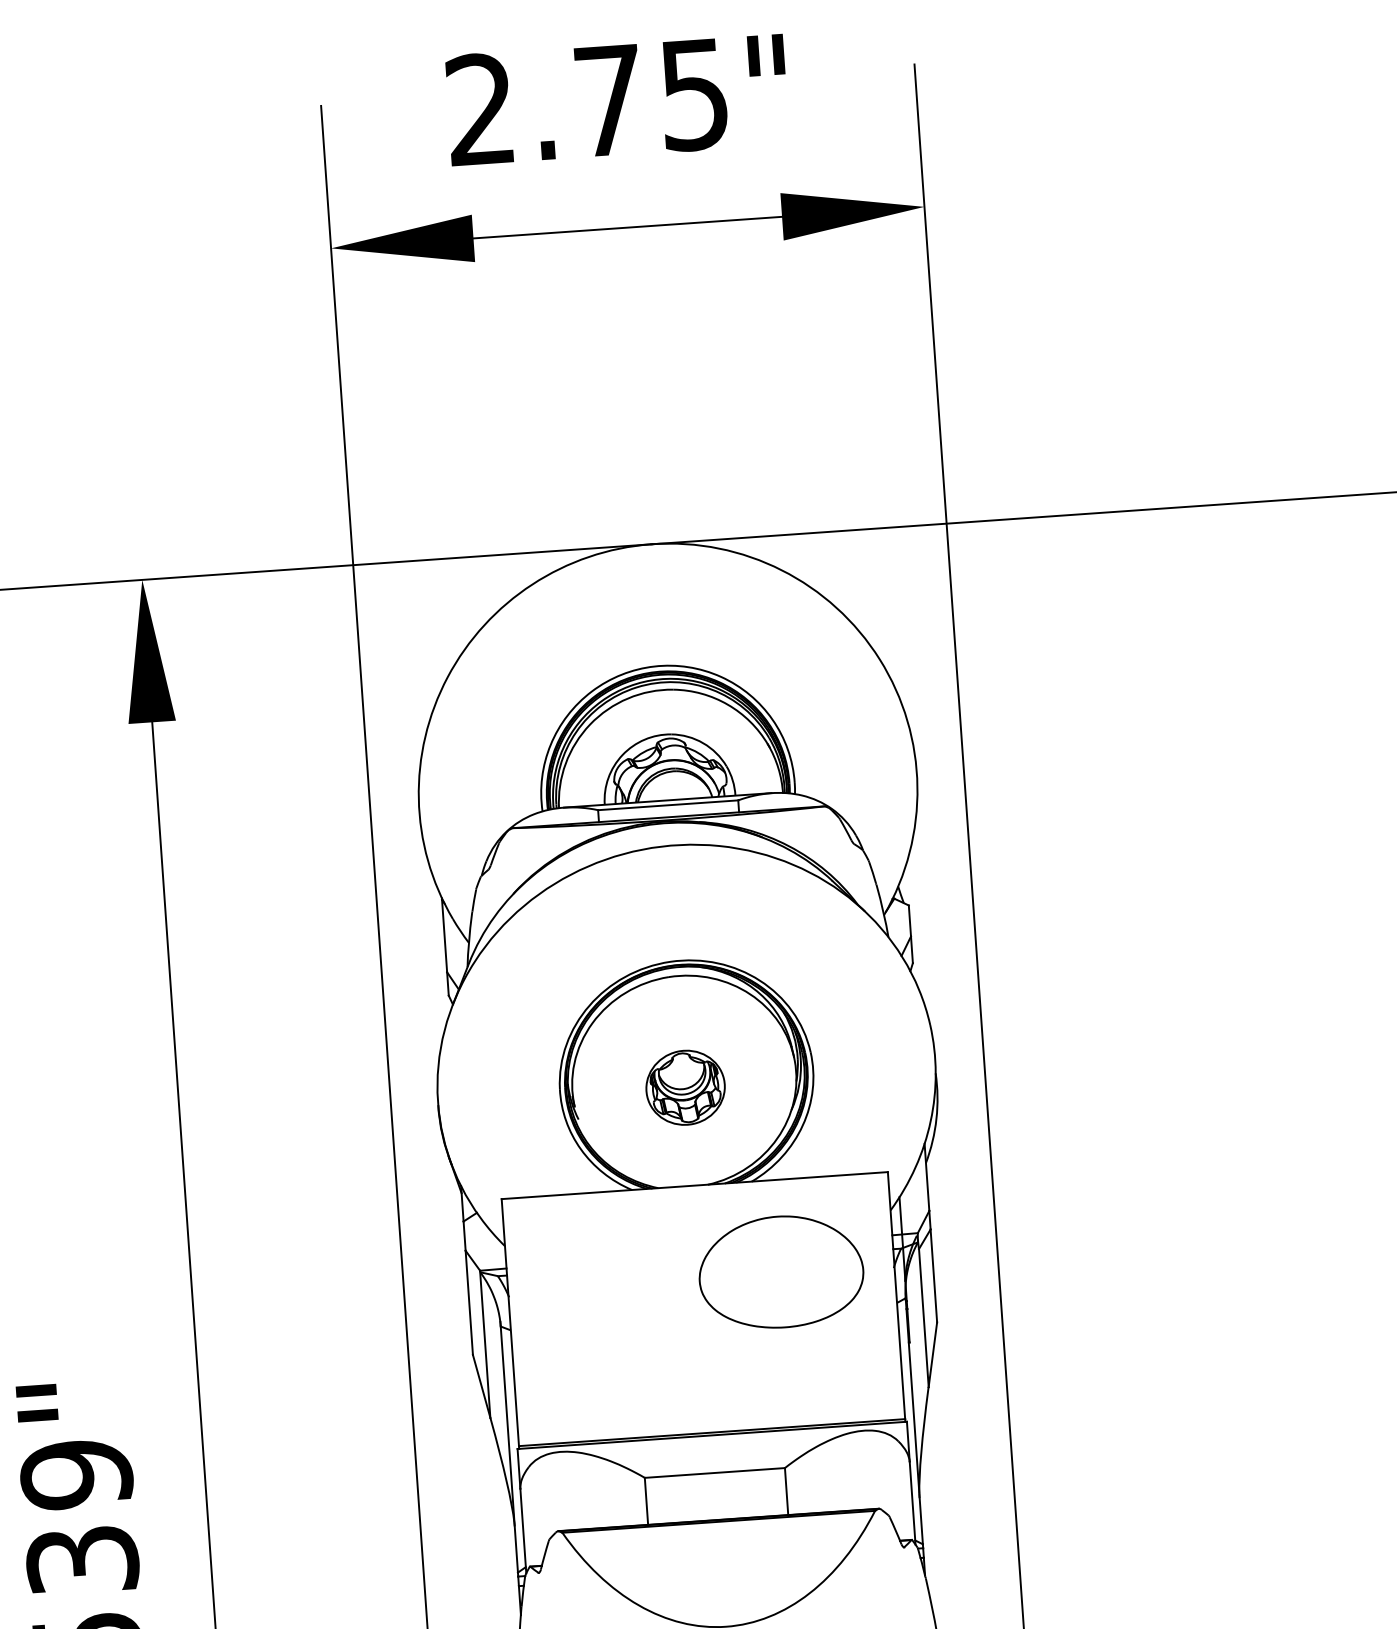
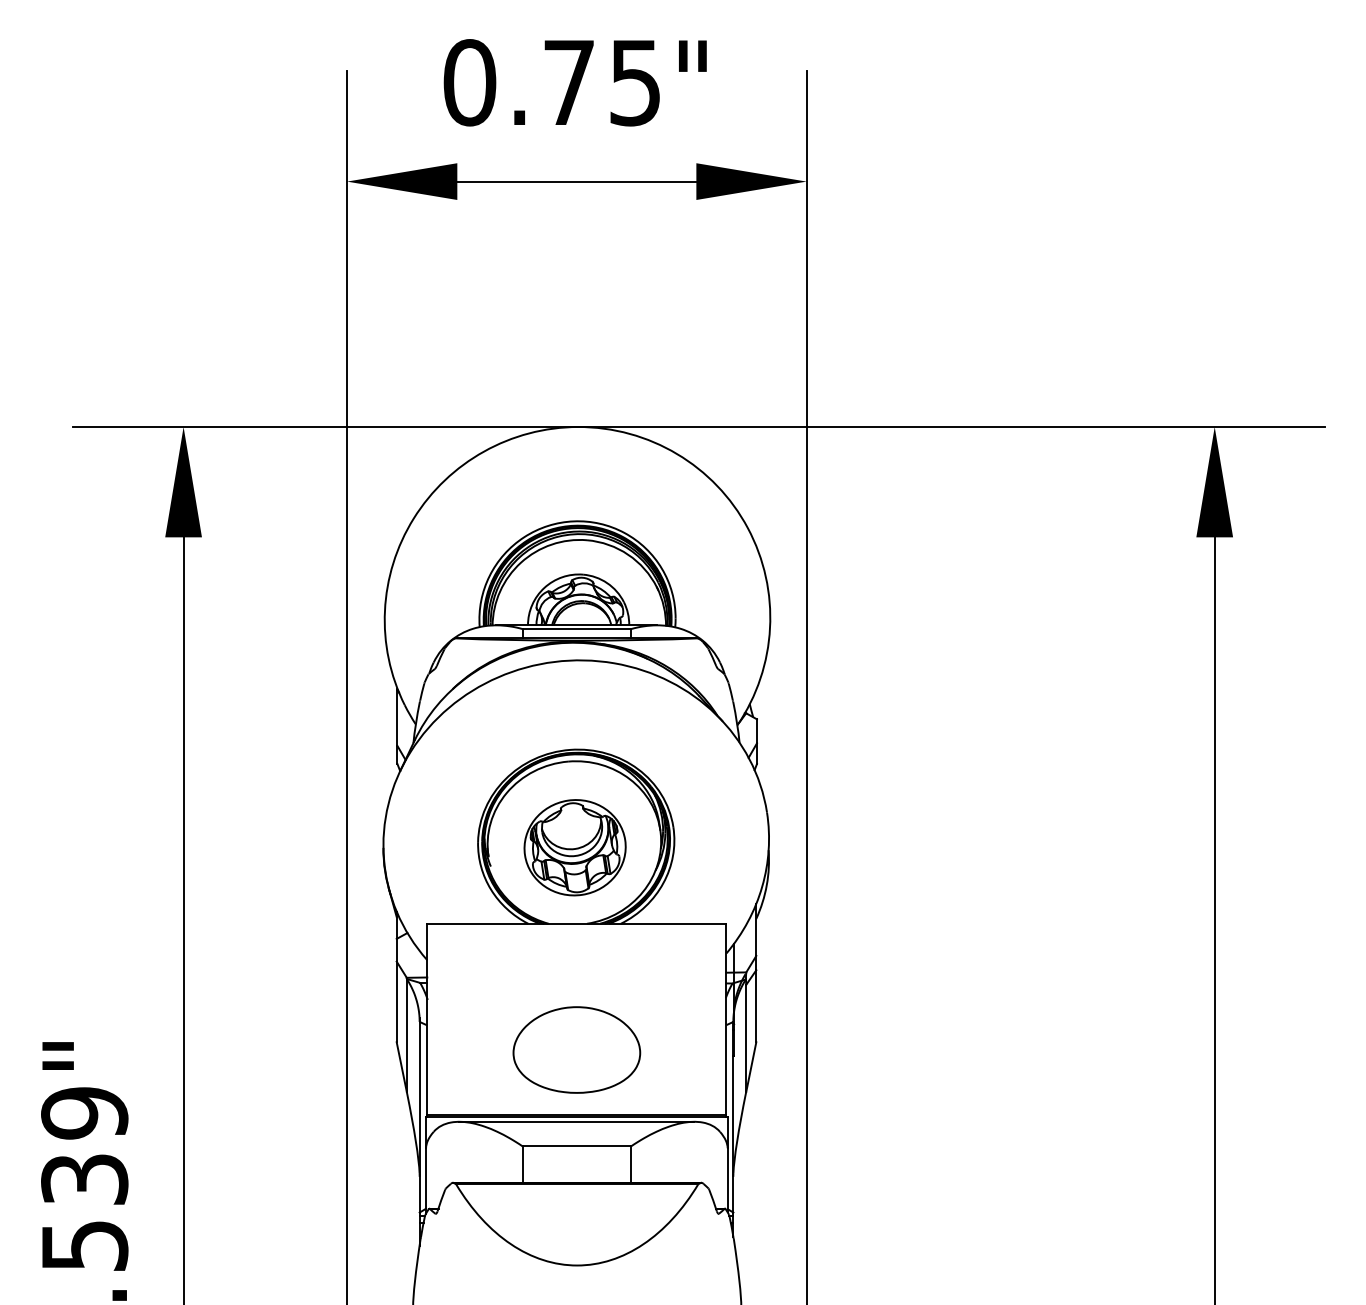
text: (480, 109) -> (469, 82), 2.75" -> 0.75"
part: (684, 1087) -> (574, 847), size x1.67
part: (780, 1271) -> (576, 1049), moved
line: (712, 1440) -> (576, 1121), added

